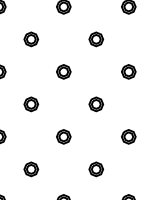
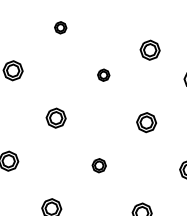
part: (63, 71) -> (60, 27), size x0.6
part: (128, 71) -> (149, 49), moved
part: (96, 104) -> (103, 75), size x0.6
part: (96, 169) -> (99, 165), size x0.7

